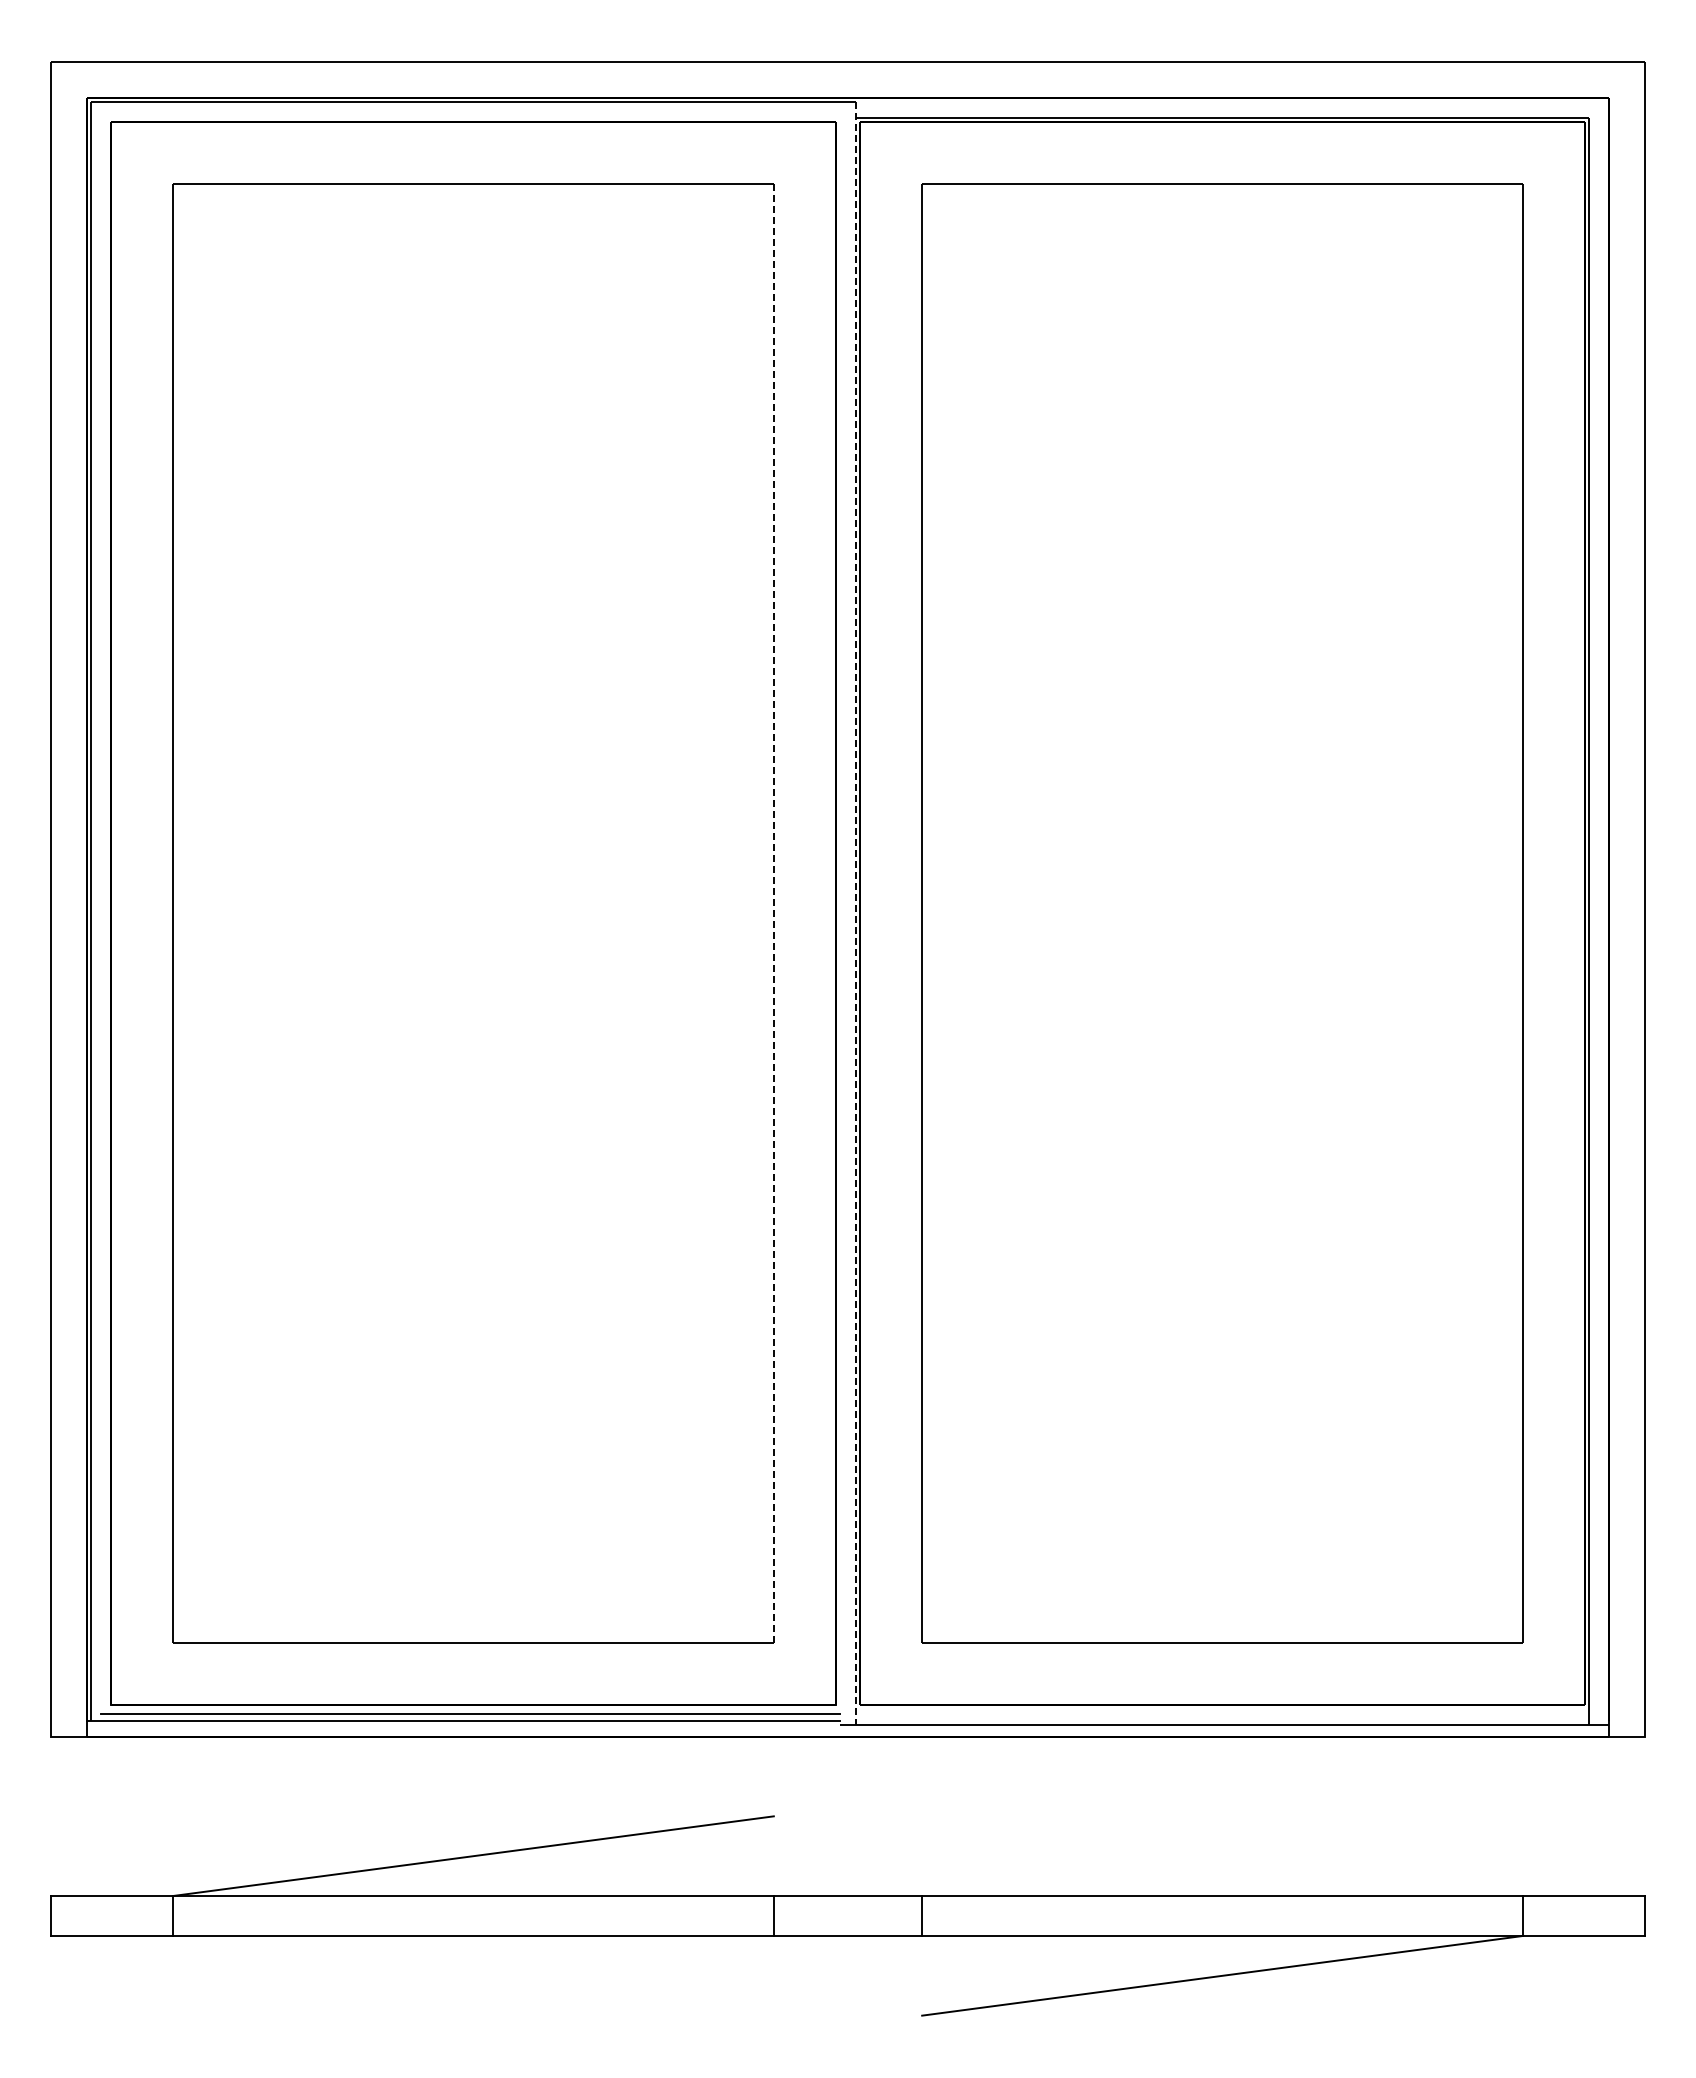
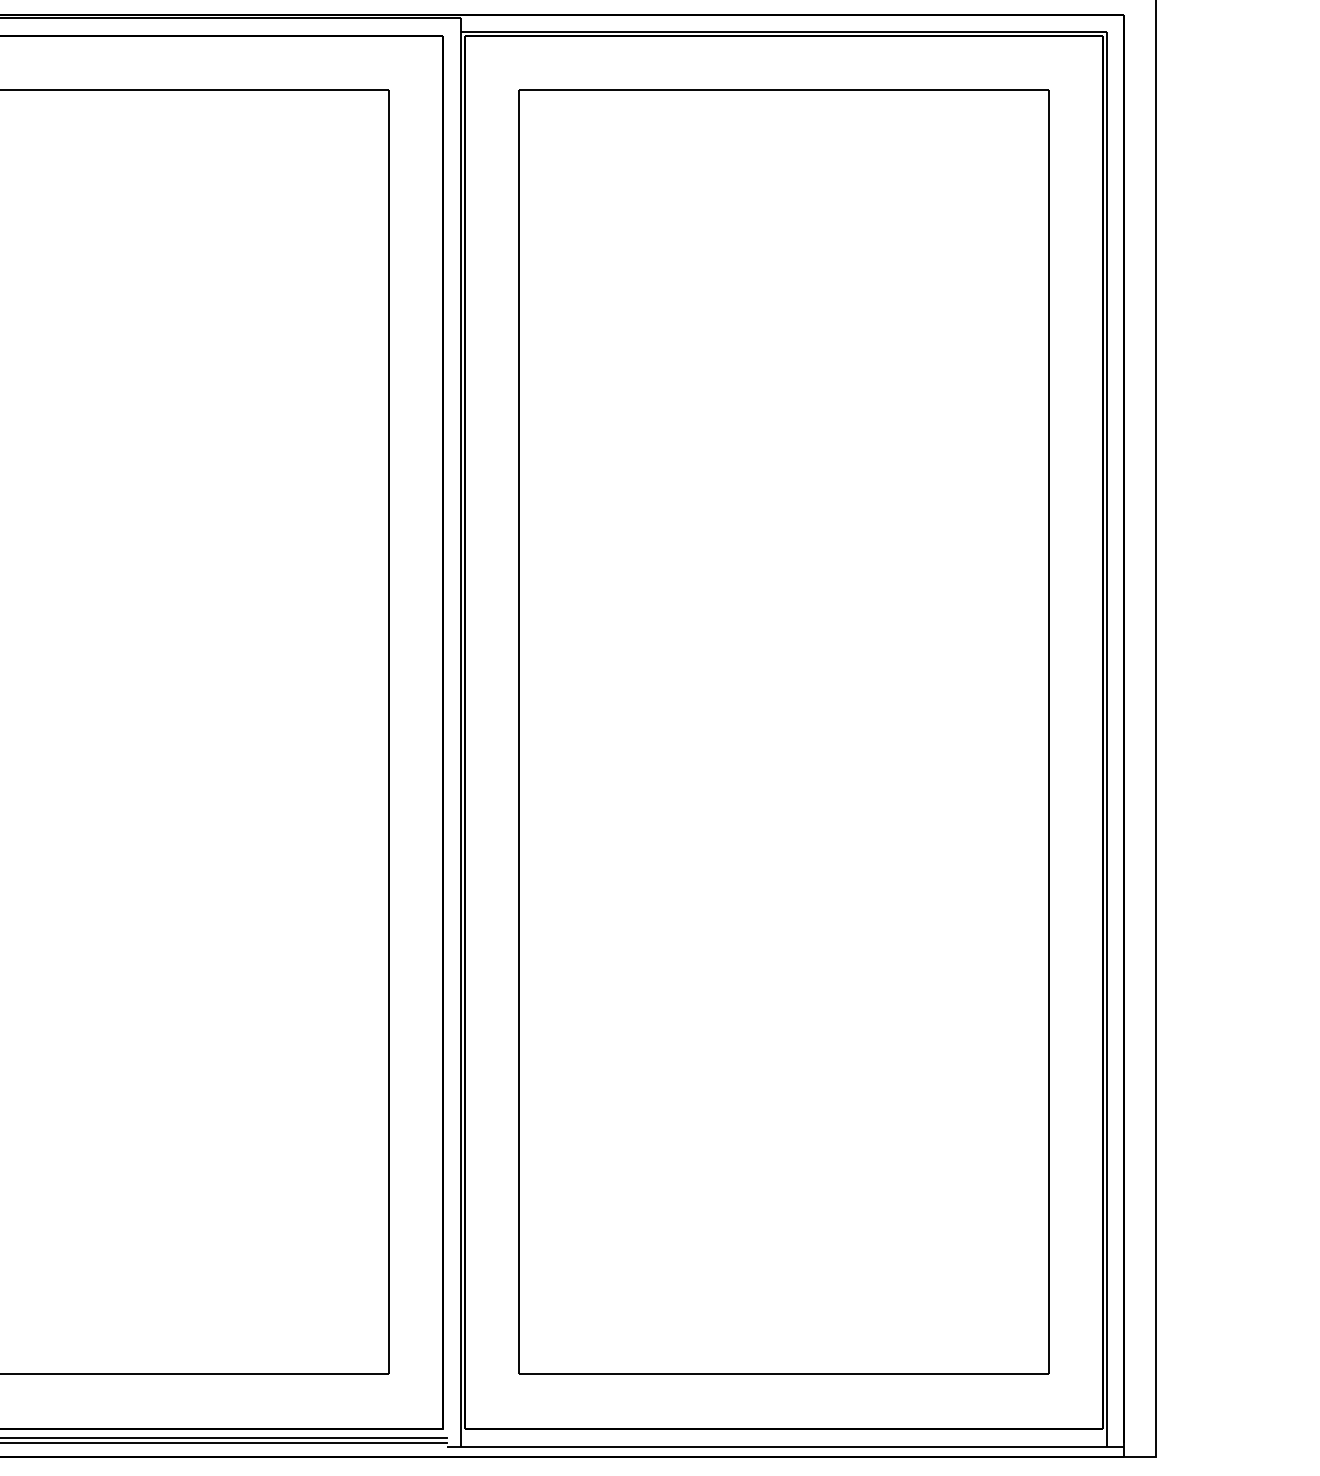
line: (773, 912) -> (388, 731), dashed -> solid
line: (855, 913) -> (460, 732), dashed -> solid

